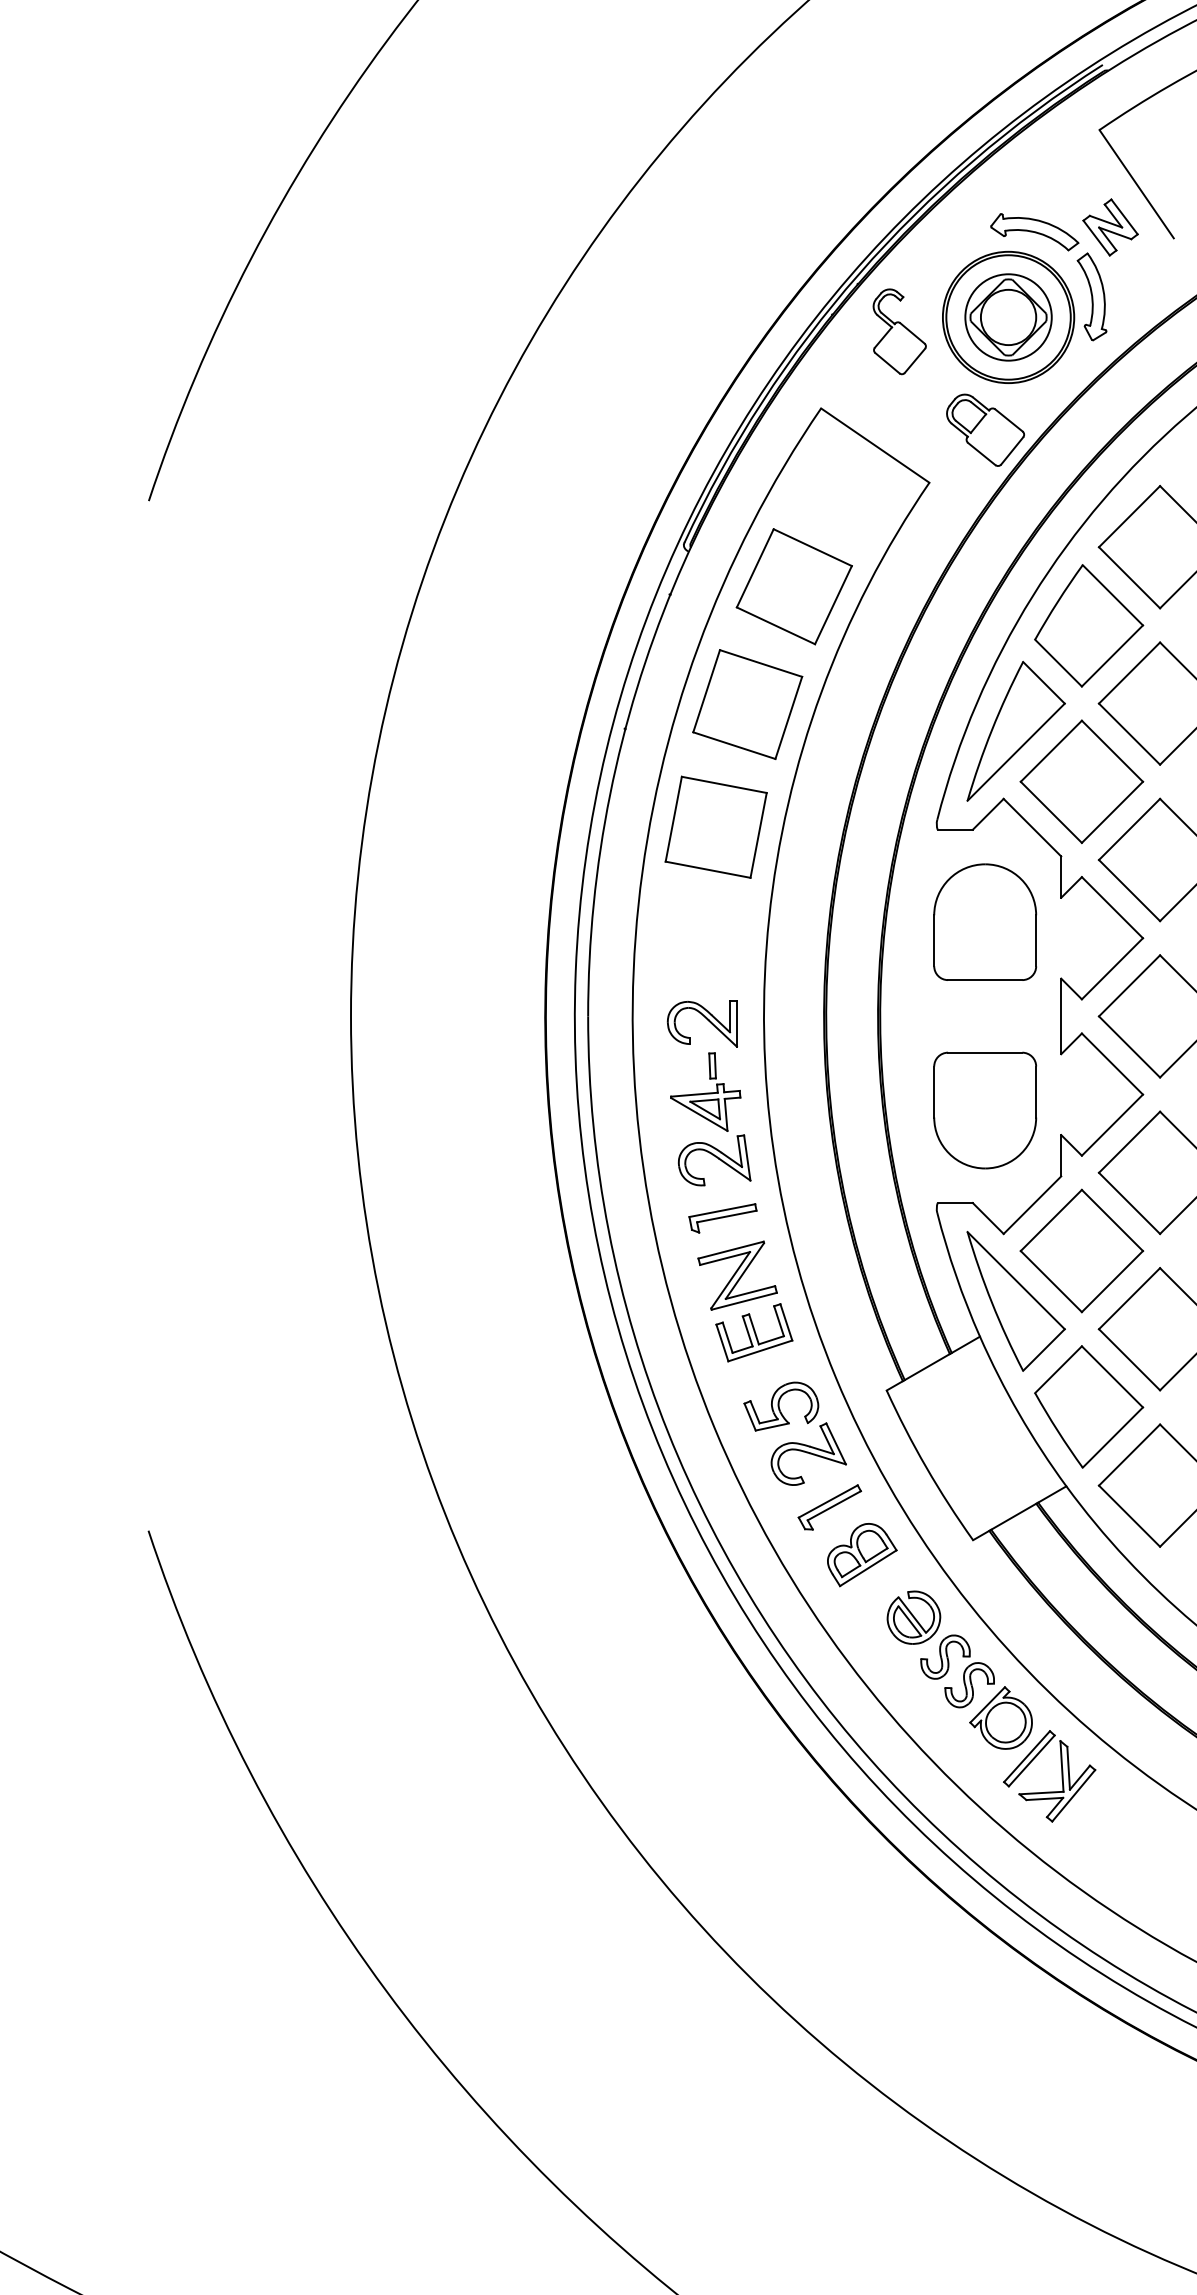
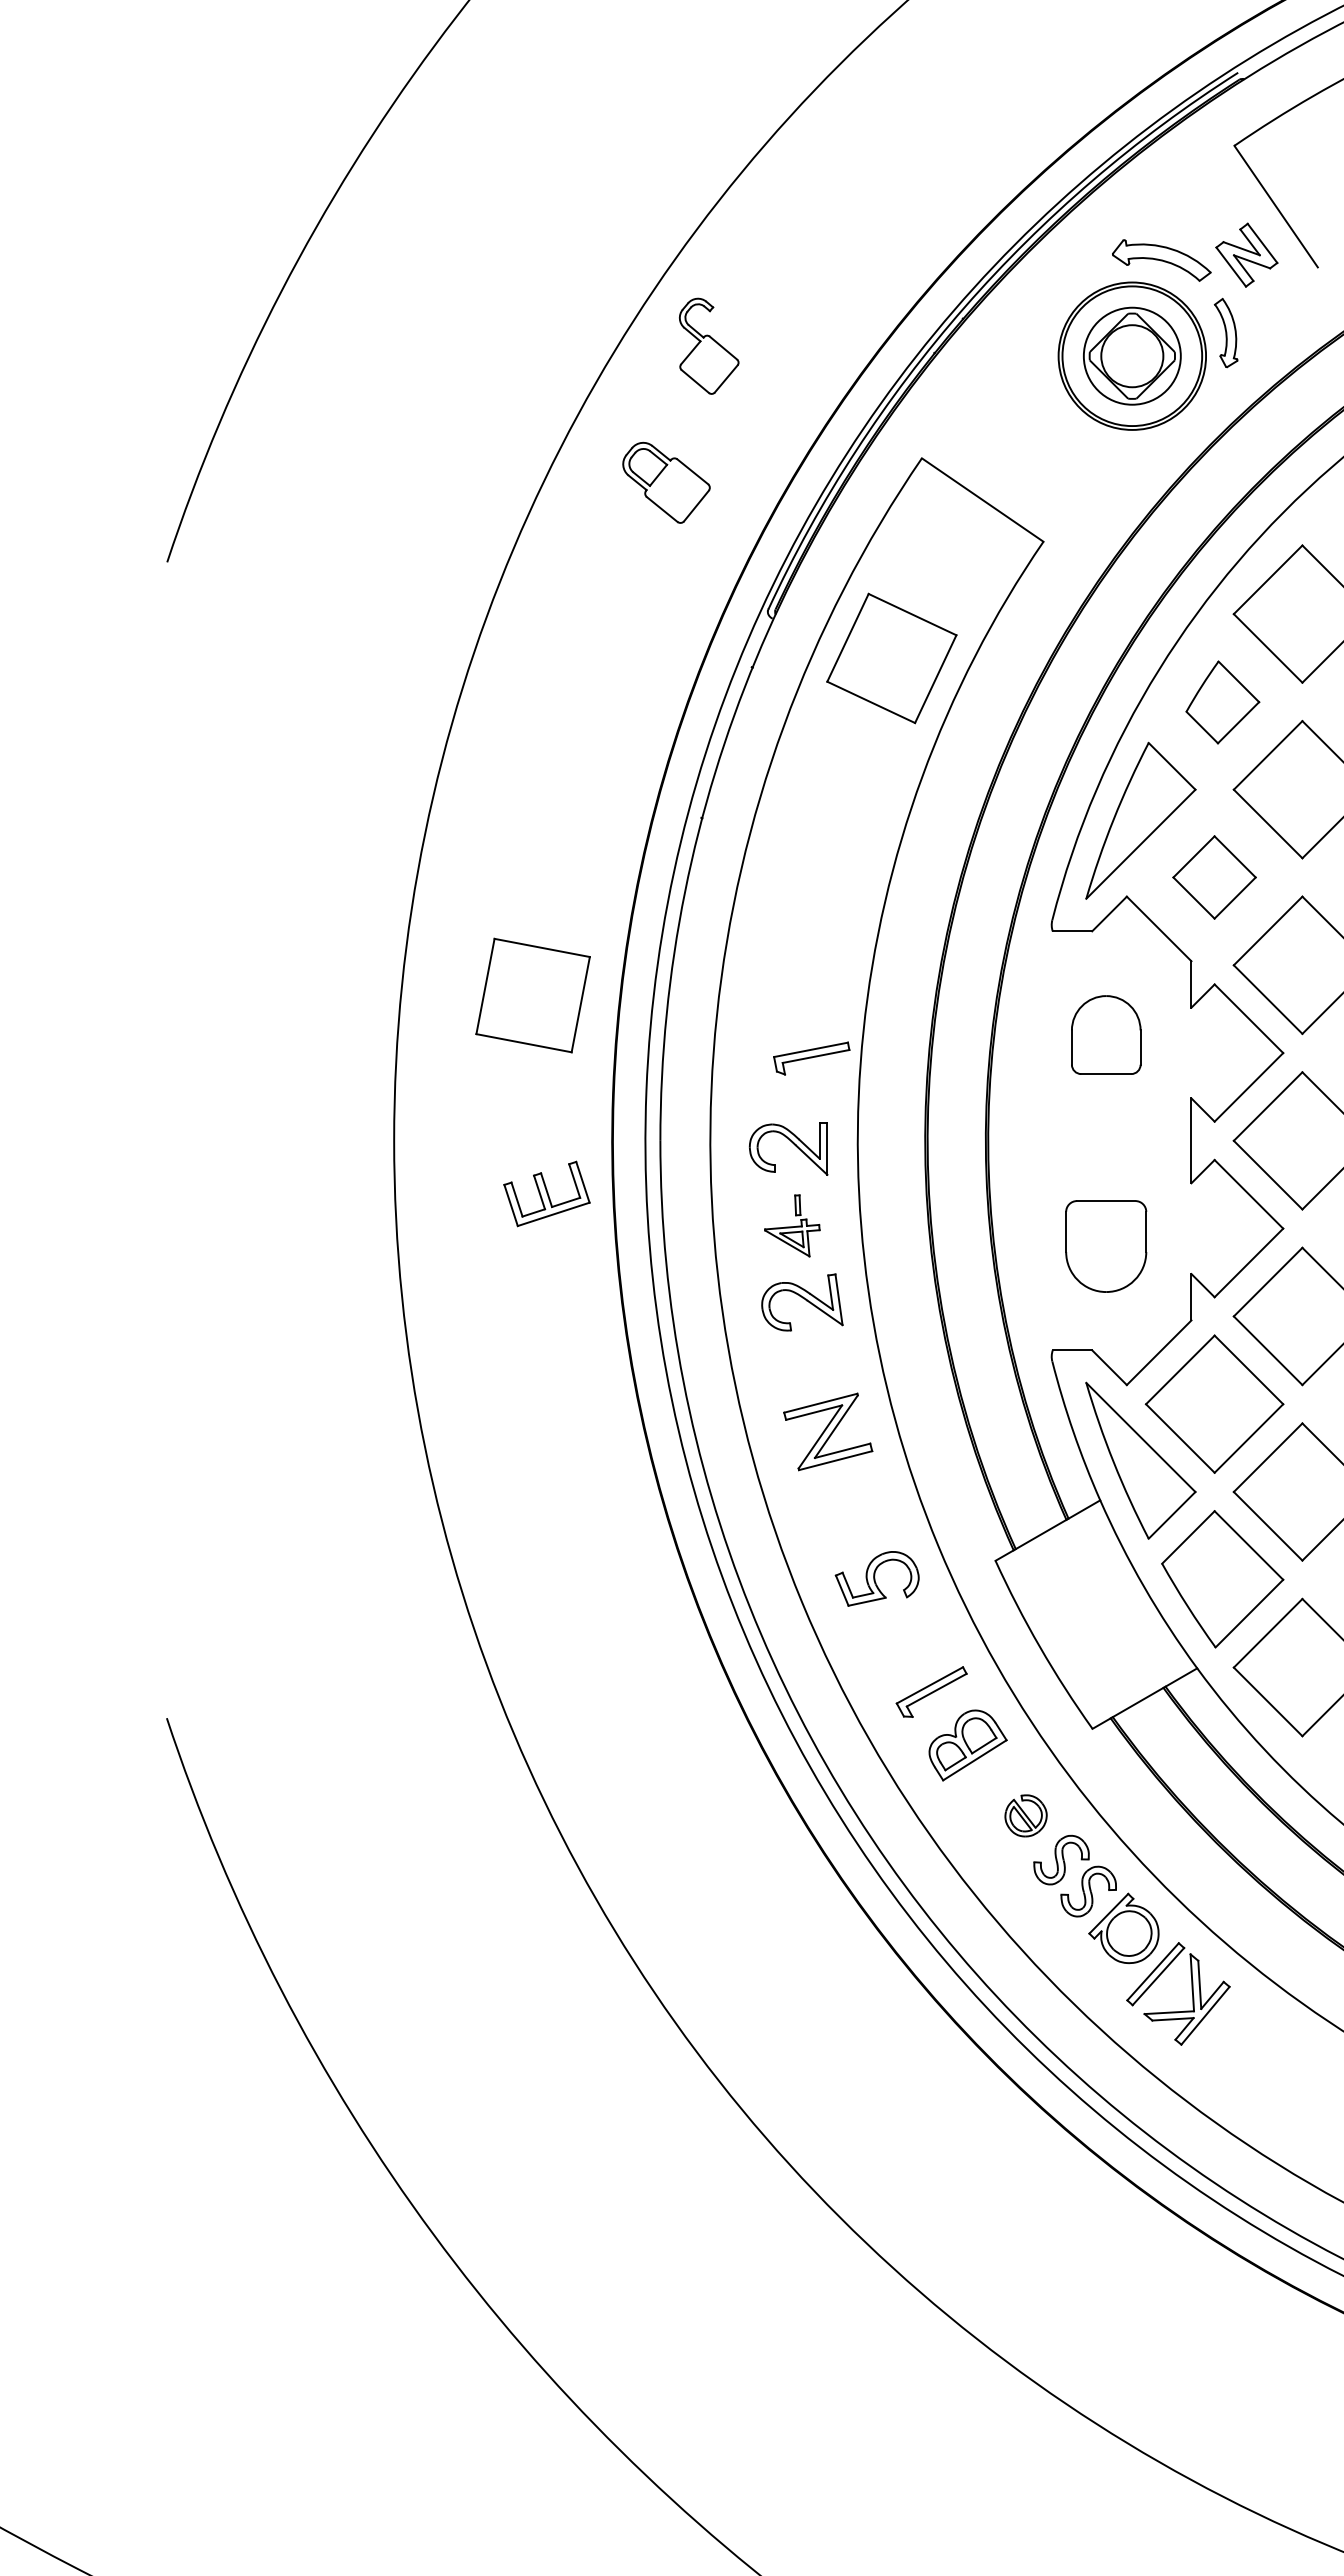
part: (1092, 296) -> (1226, 332), size x0.7
part: (900, 331) -> (709, 345), moved
part: (985, 429) -> (666, 482), moved
part: (1088, 625) -> (1222, 702), size x0.6
part: (747, 704) -> (839, 790), removed
part: (1081, 781) -> (1214, 877), size x0.6
part: (715, 827) -> (532, 995), moved
part: (985, 921) -> (1106, 1034), size x0.6
part: (705, 1091) -> (792, 1225), size x0.7
part: (985, 1110) -> (1106, 1246), size x0.7
part: (722, 1218) -> (811, 1058), moved
part: (753, 1332) -> (546, 1193), moved
part: (808, 1453) -> (907, 1631), removed
part: (913, 1617) -> (1025, 1815), size x0.7

